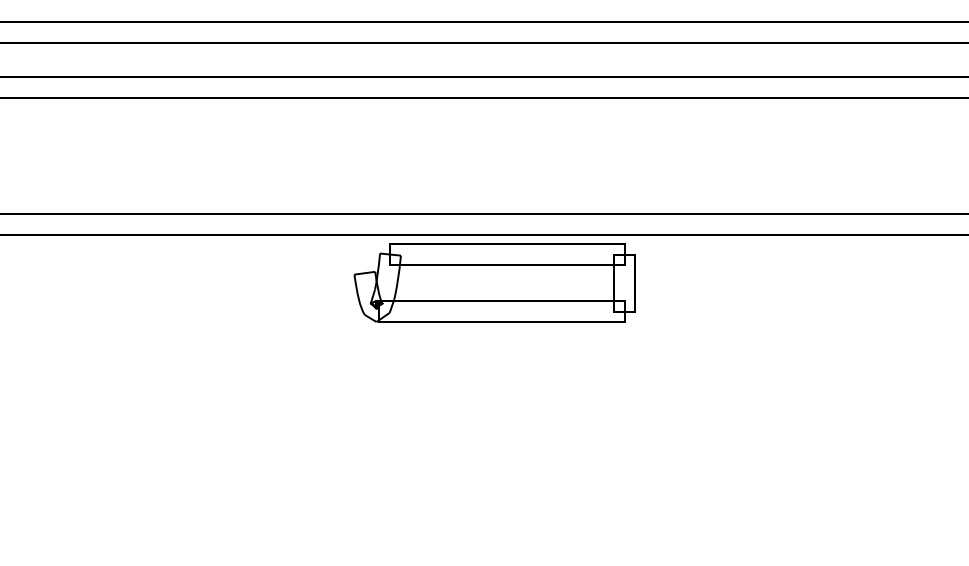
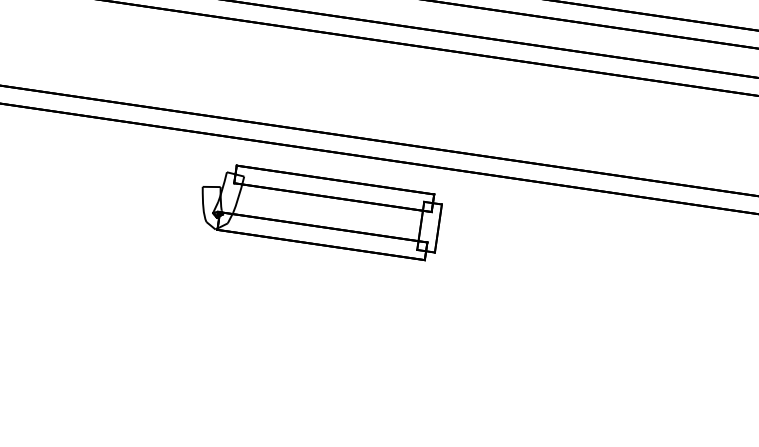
part: (494, 282) -> (319, 210), moved

